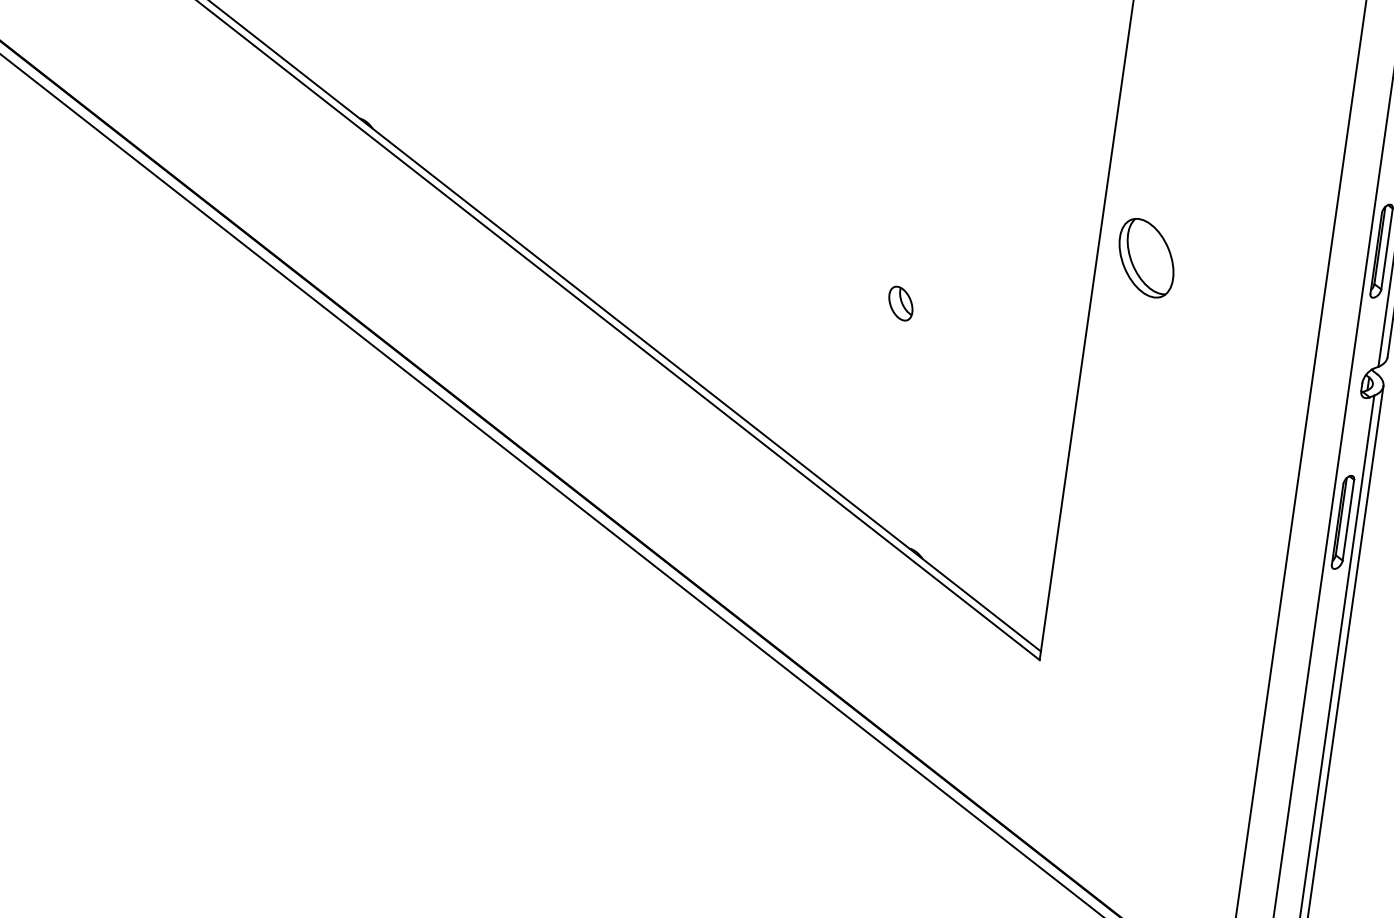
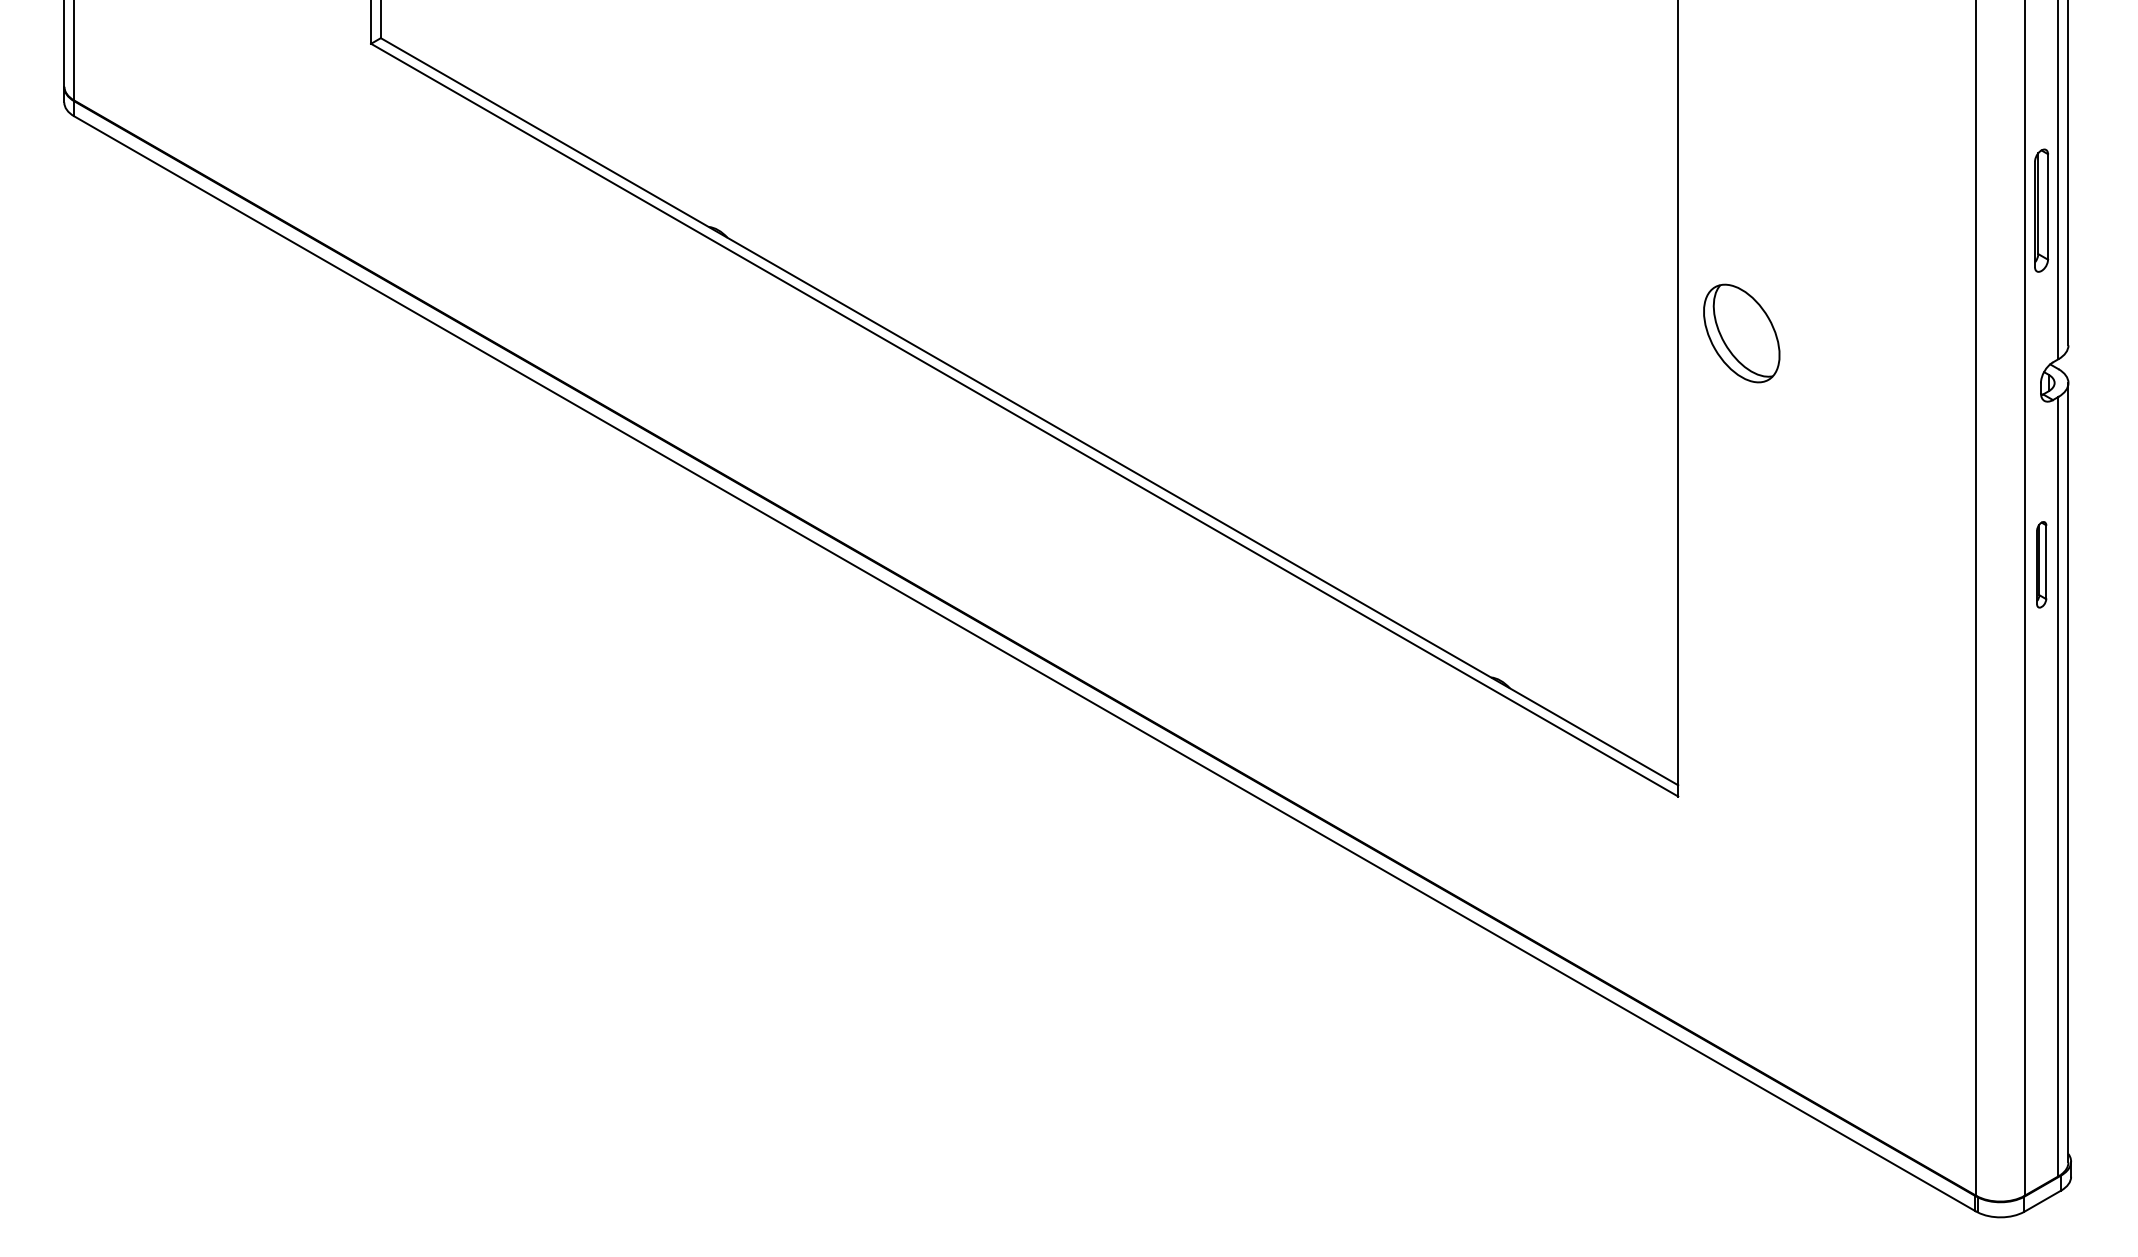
part: (1146, 258) -> (1741, 333), moved
part: (900, 303) -> (1435, 365), removed
part: (1343, 522) -> (2041, 564), size x0.7

